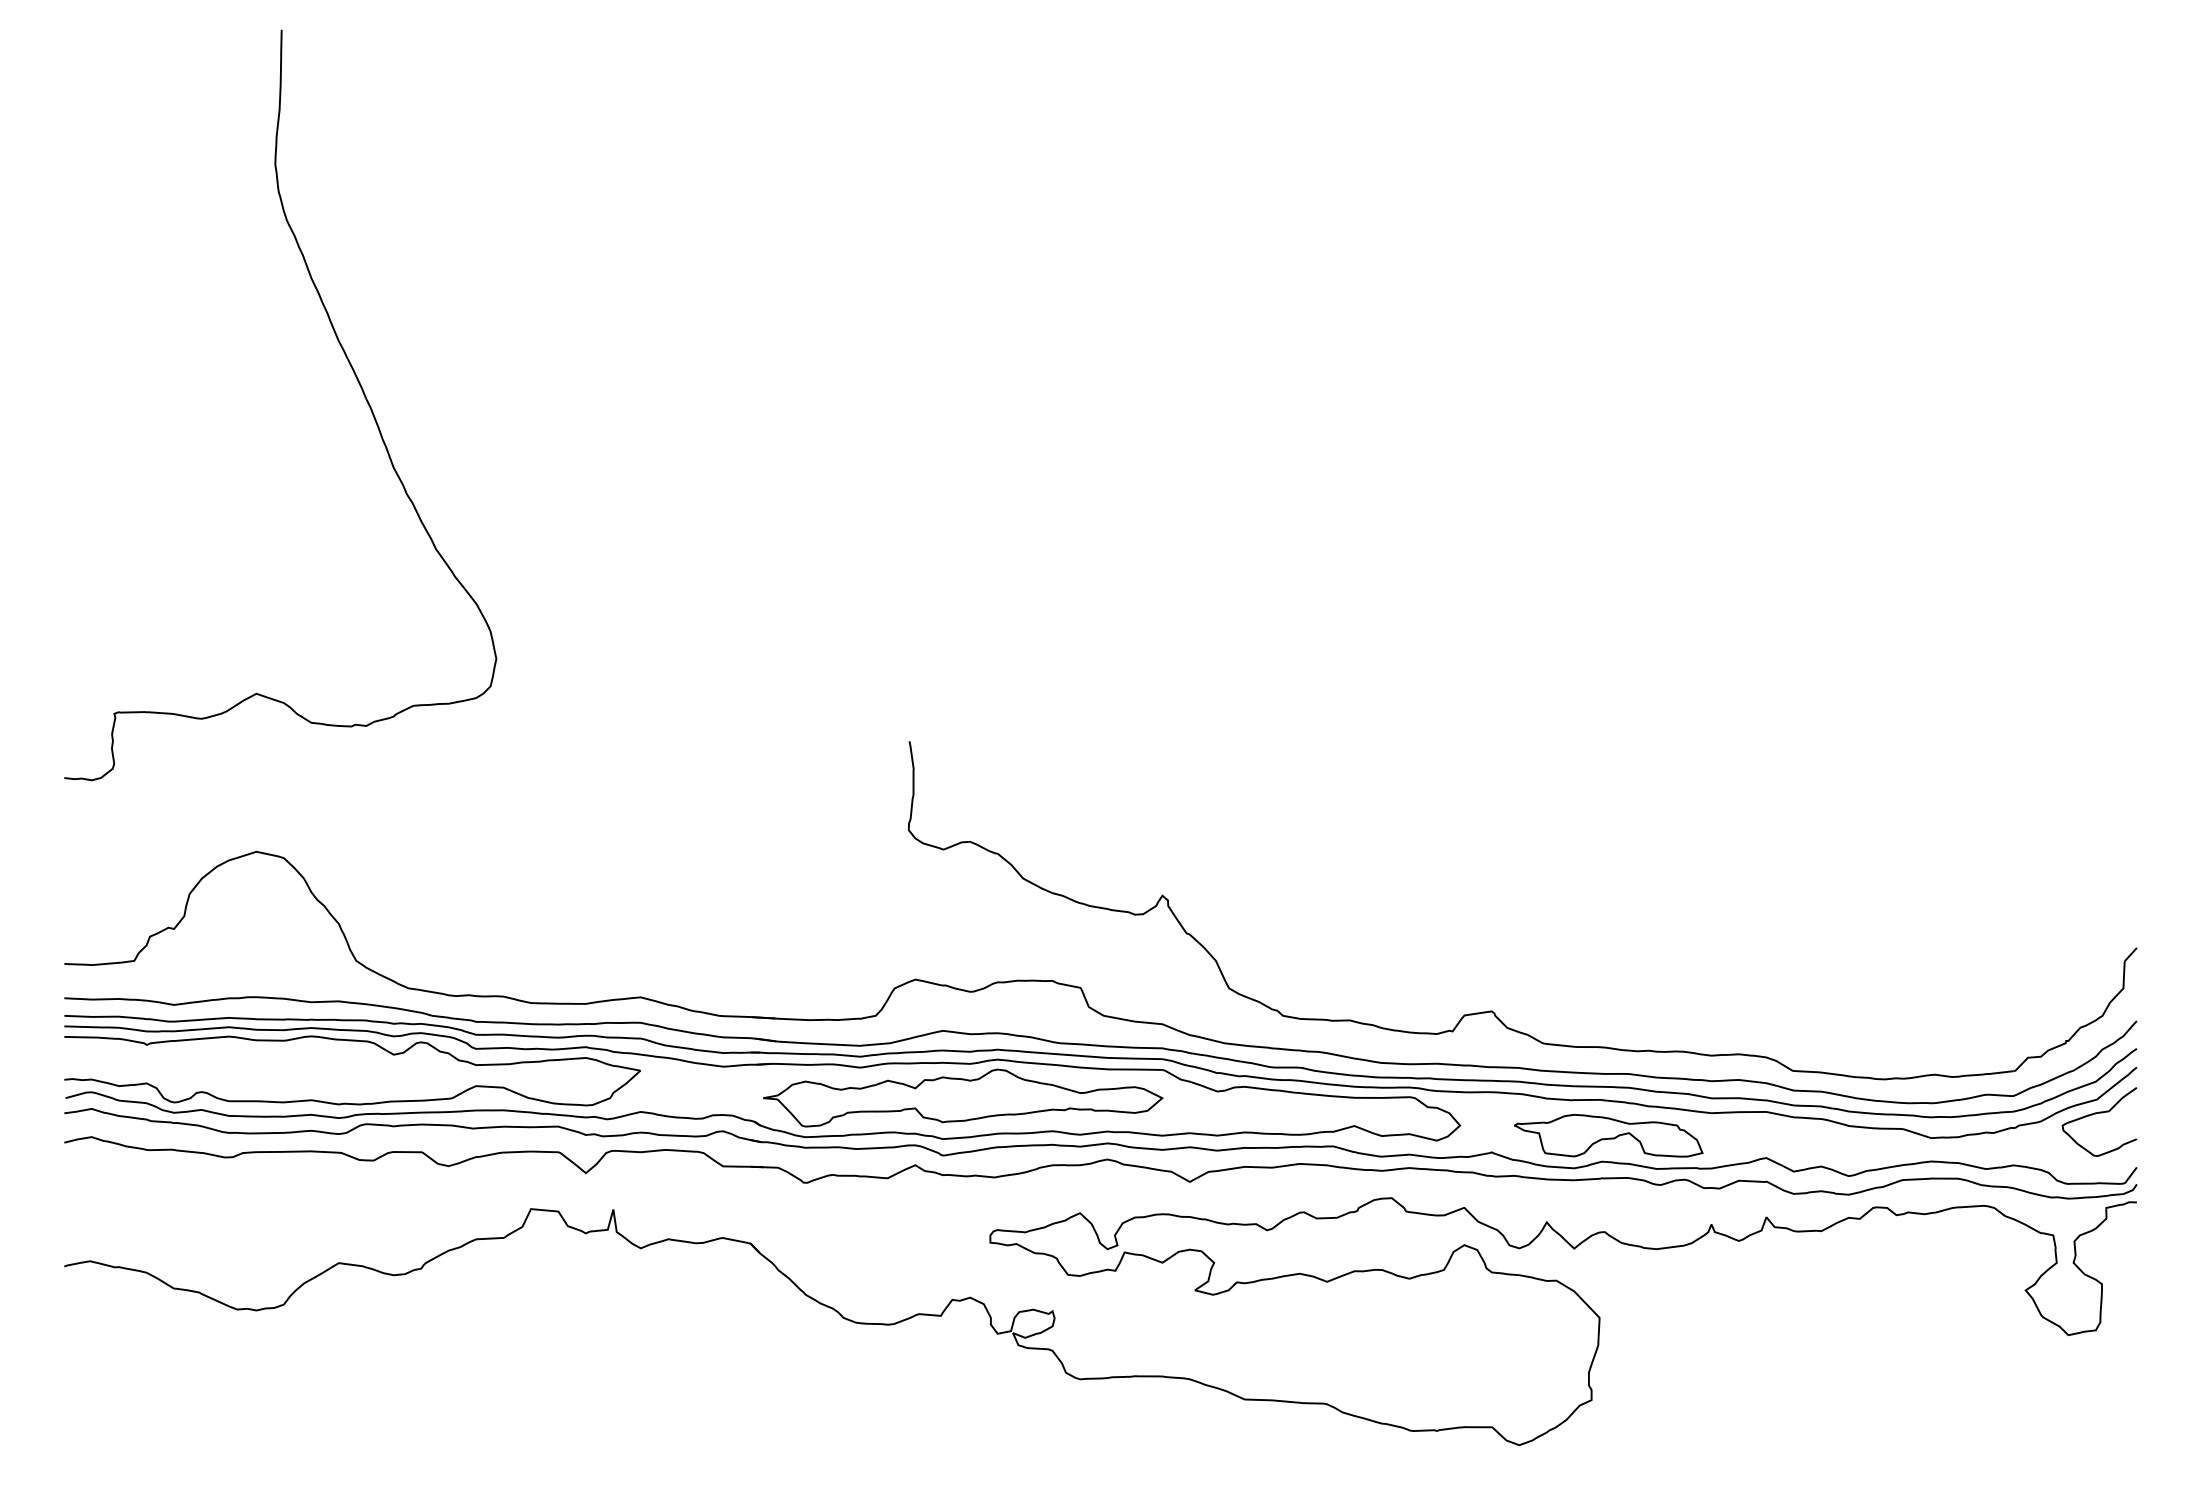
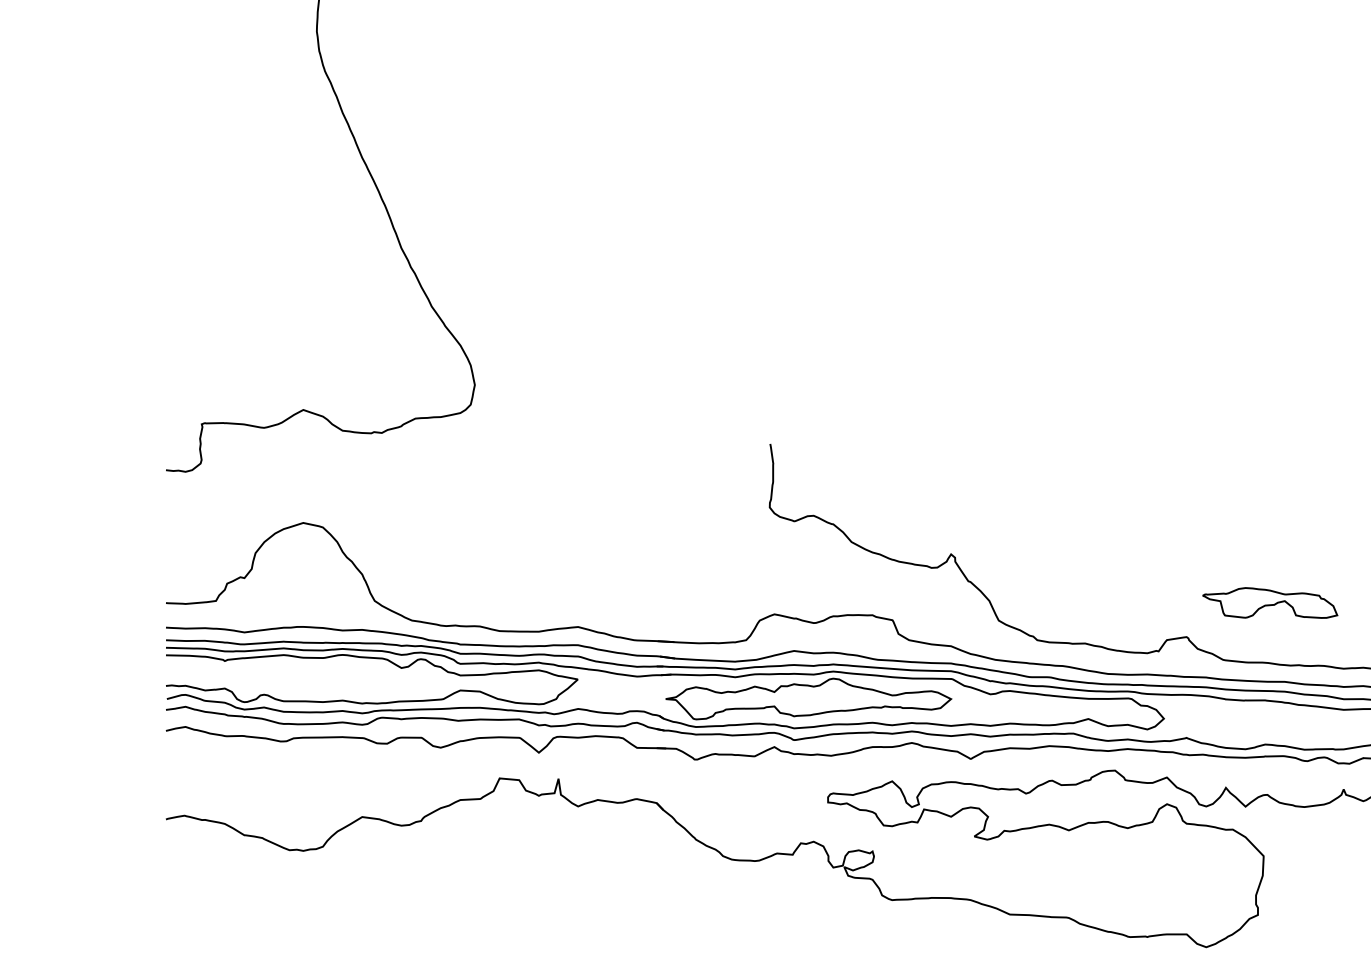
part: (1608, 1135) -> (1270, 602), moved

